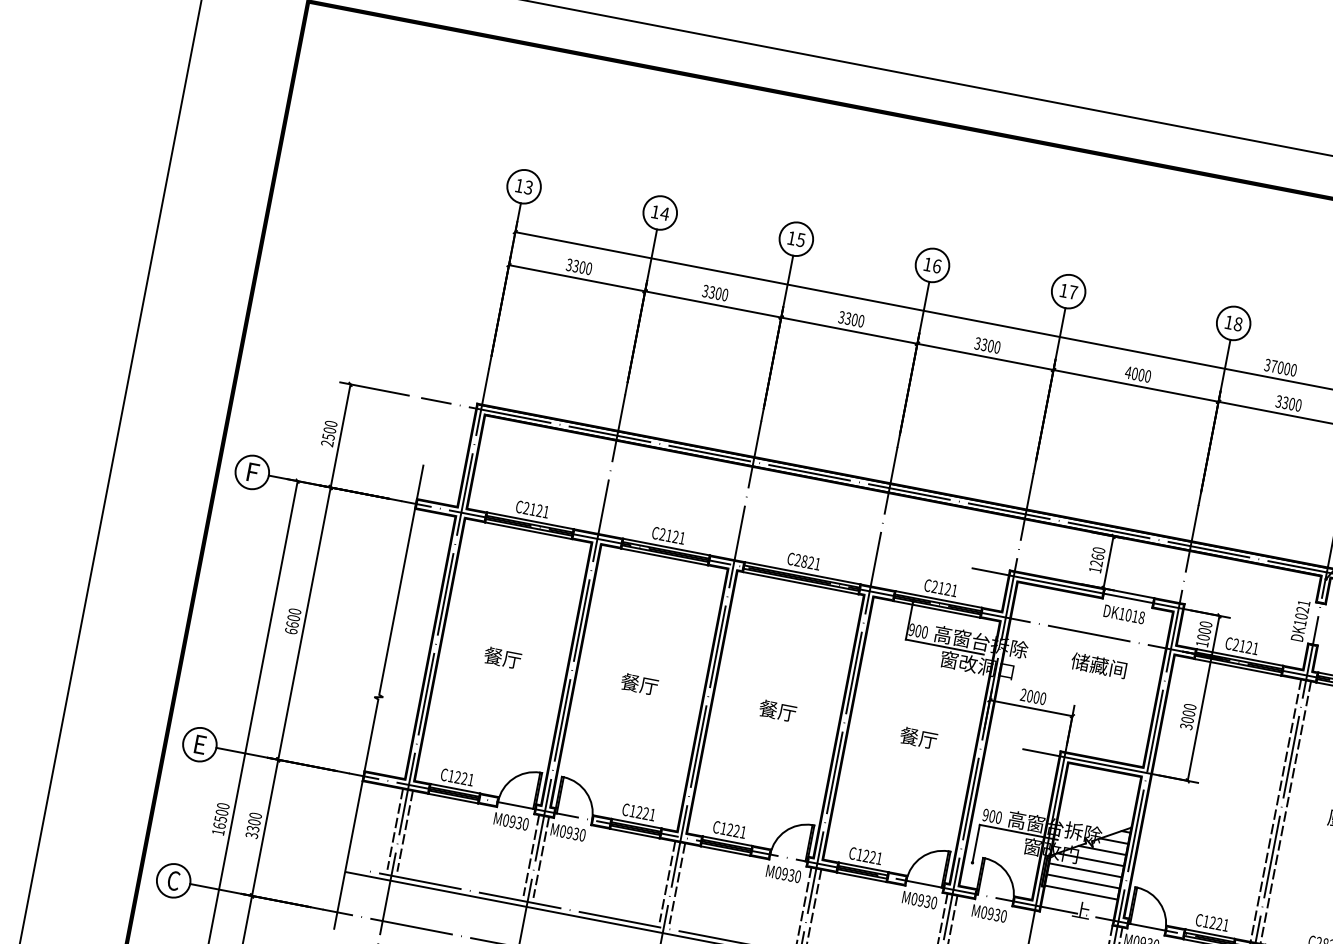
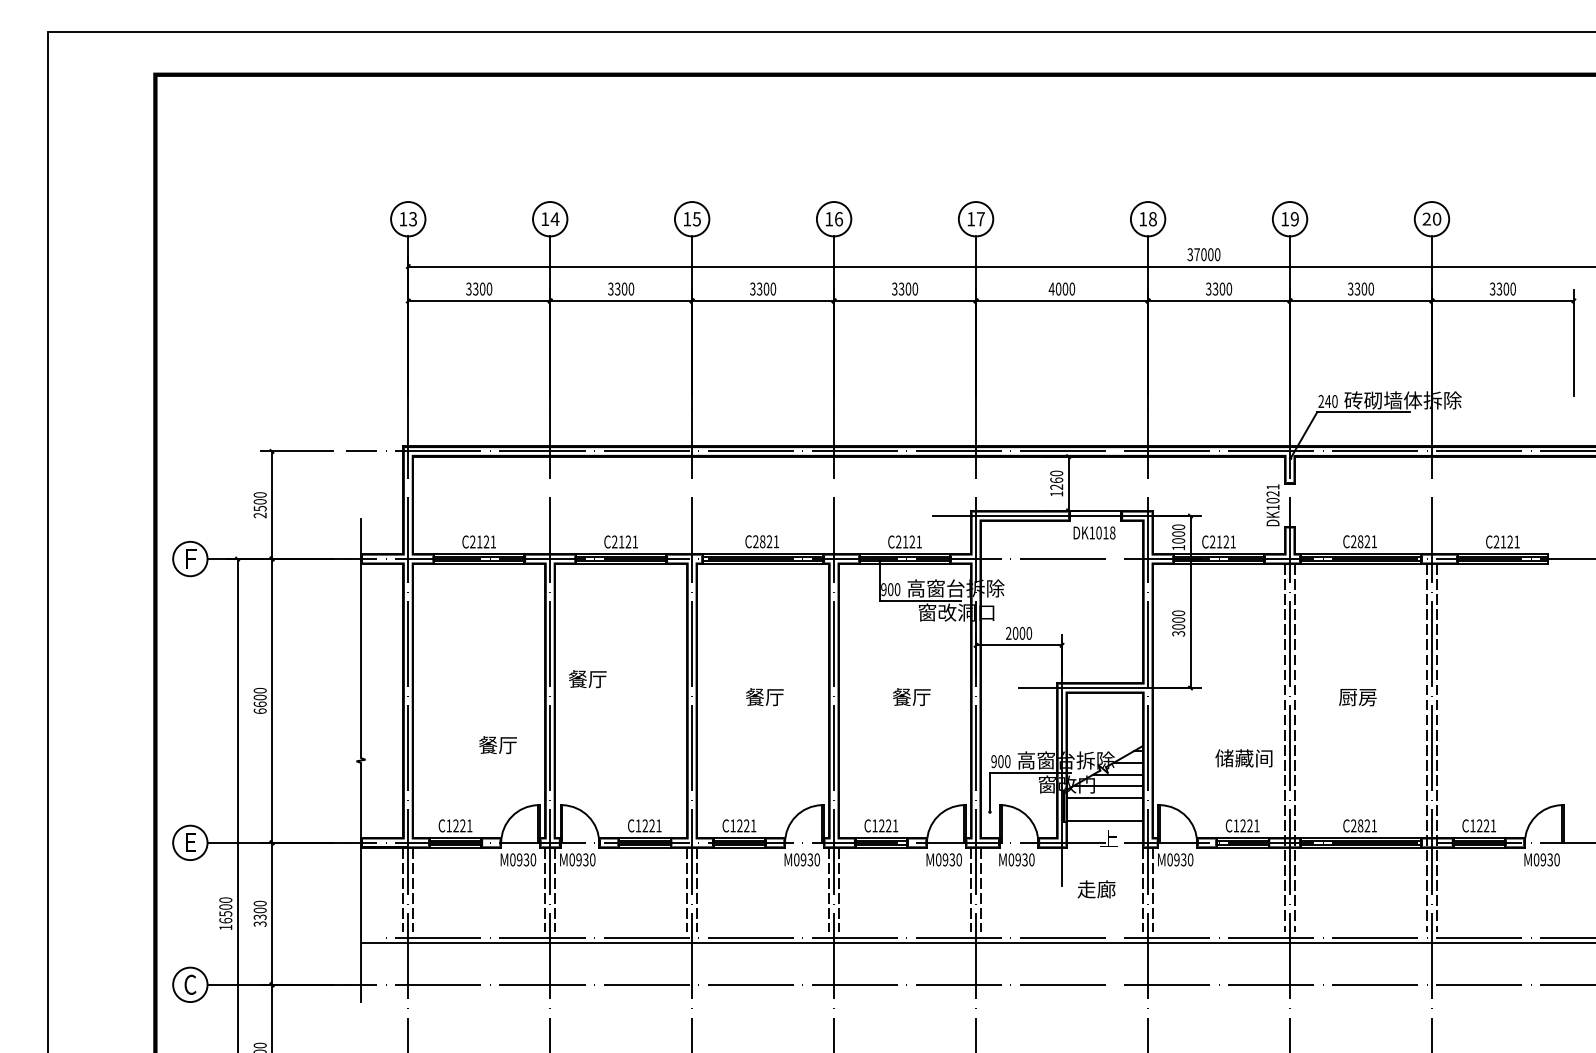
text: (502, 658) -> (497, 745), moved
text: (1098, 665) -> (1243, 758), moved
text: (639, 684) -> (587, 679), moved
line: (1082, 881) -> (1104, 809), removed

